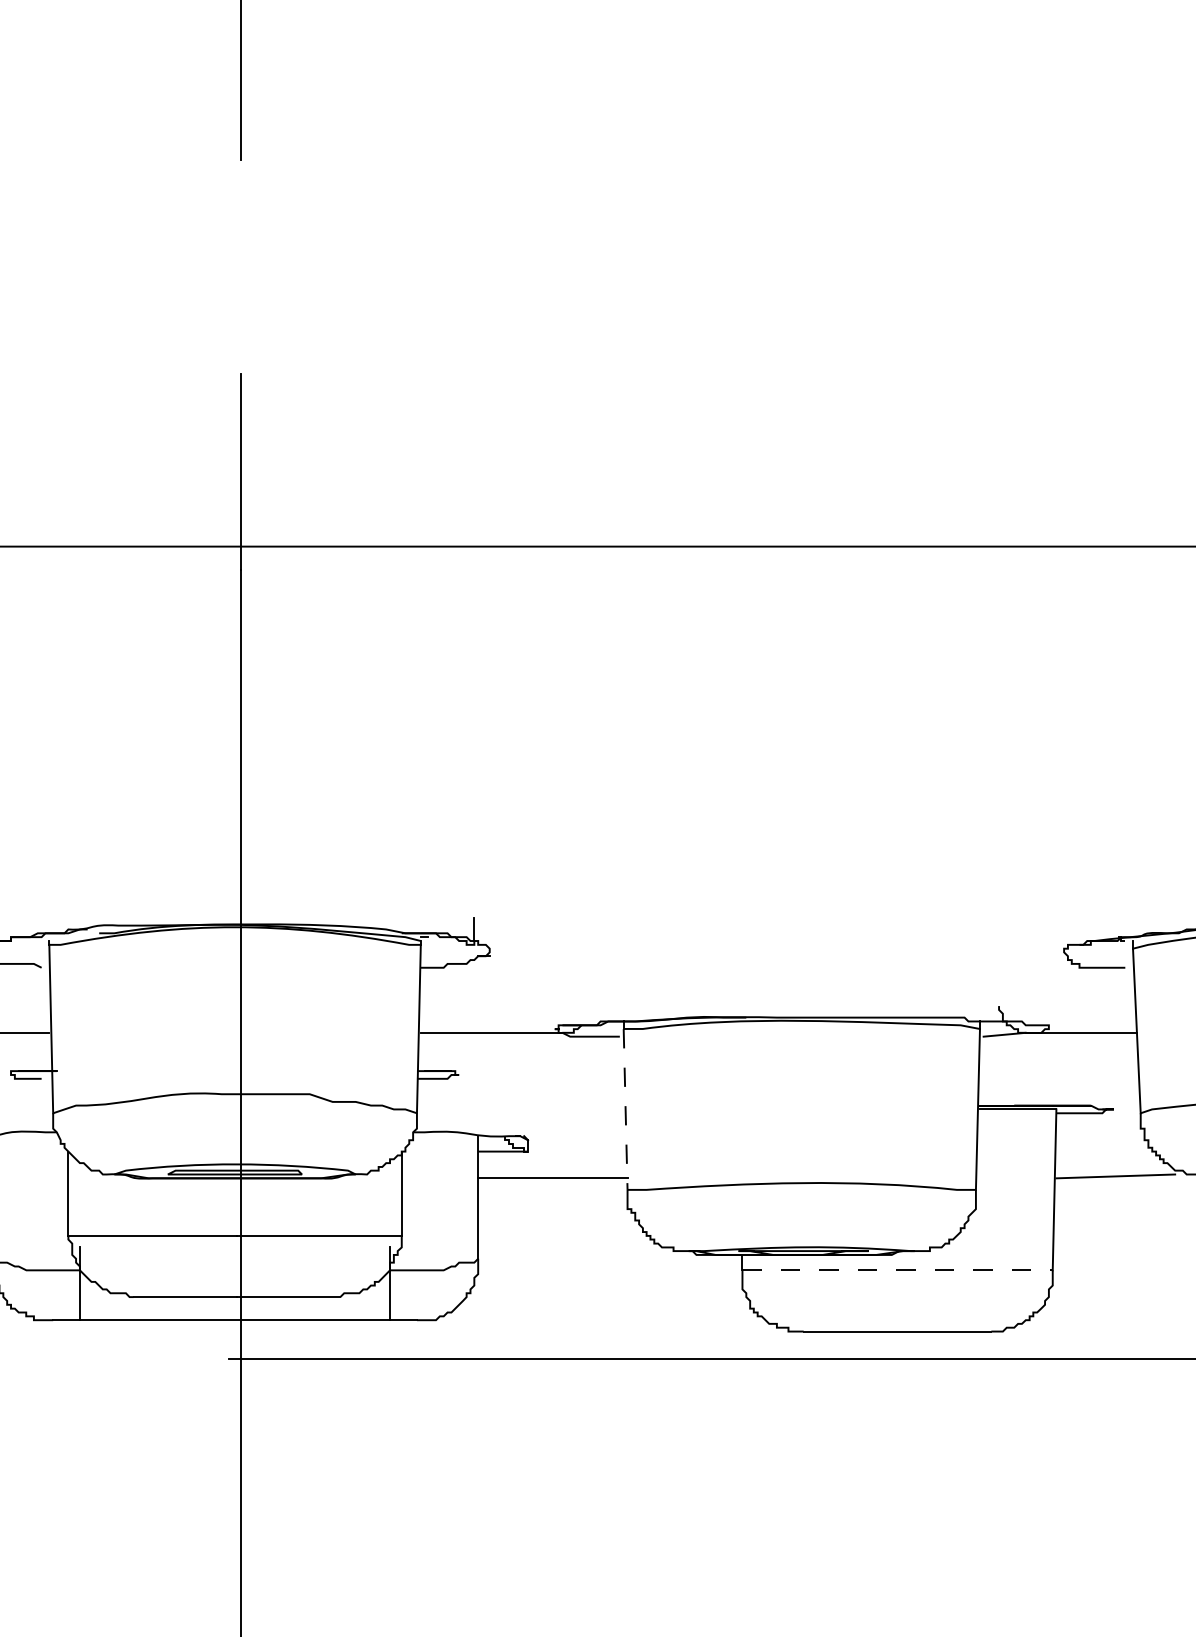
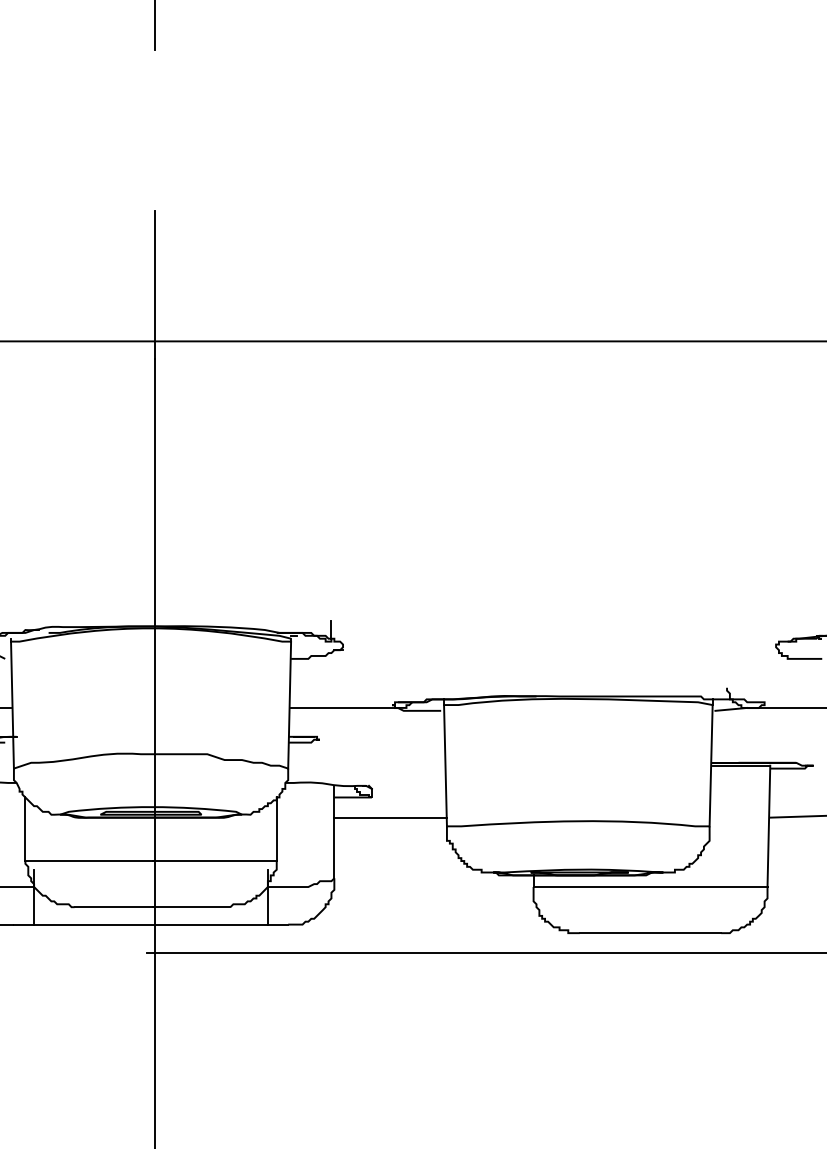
line: (625, 1110) -> (445, 766), dashed -> solid
line: (898, 1270) -> (651, 887), dashed -> solid

